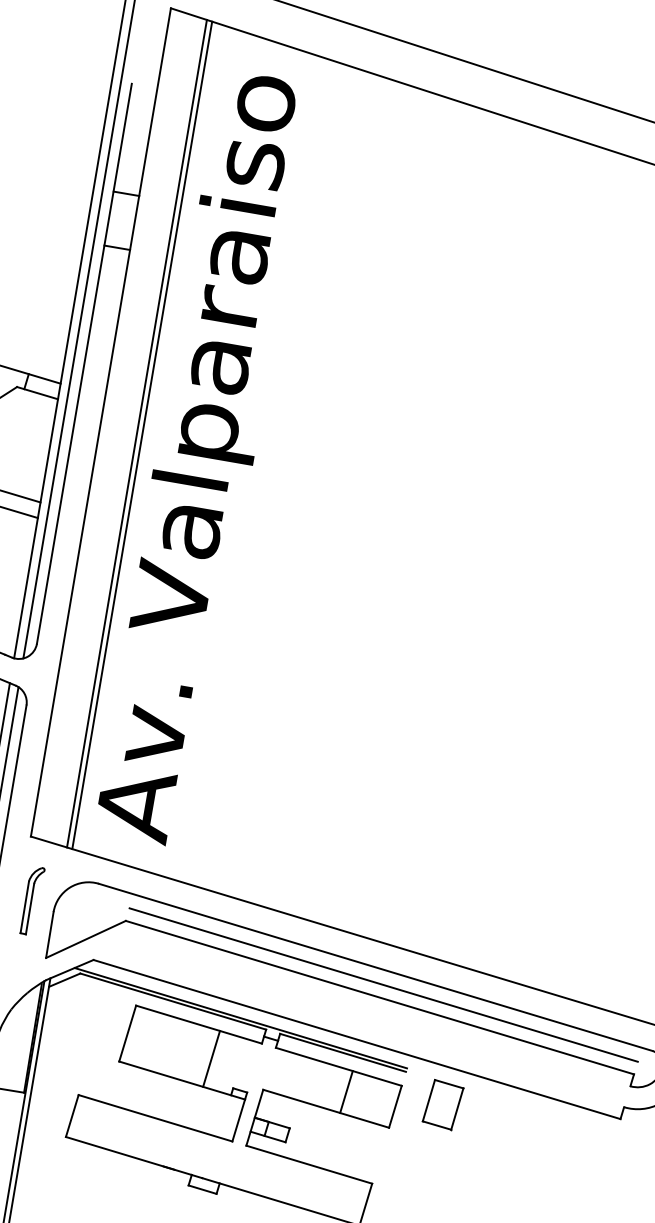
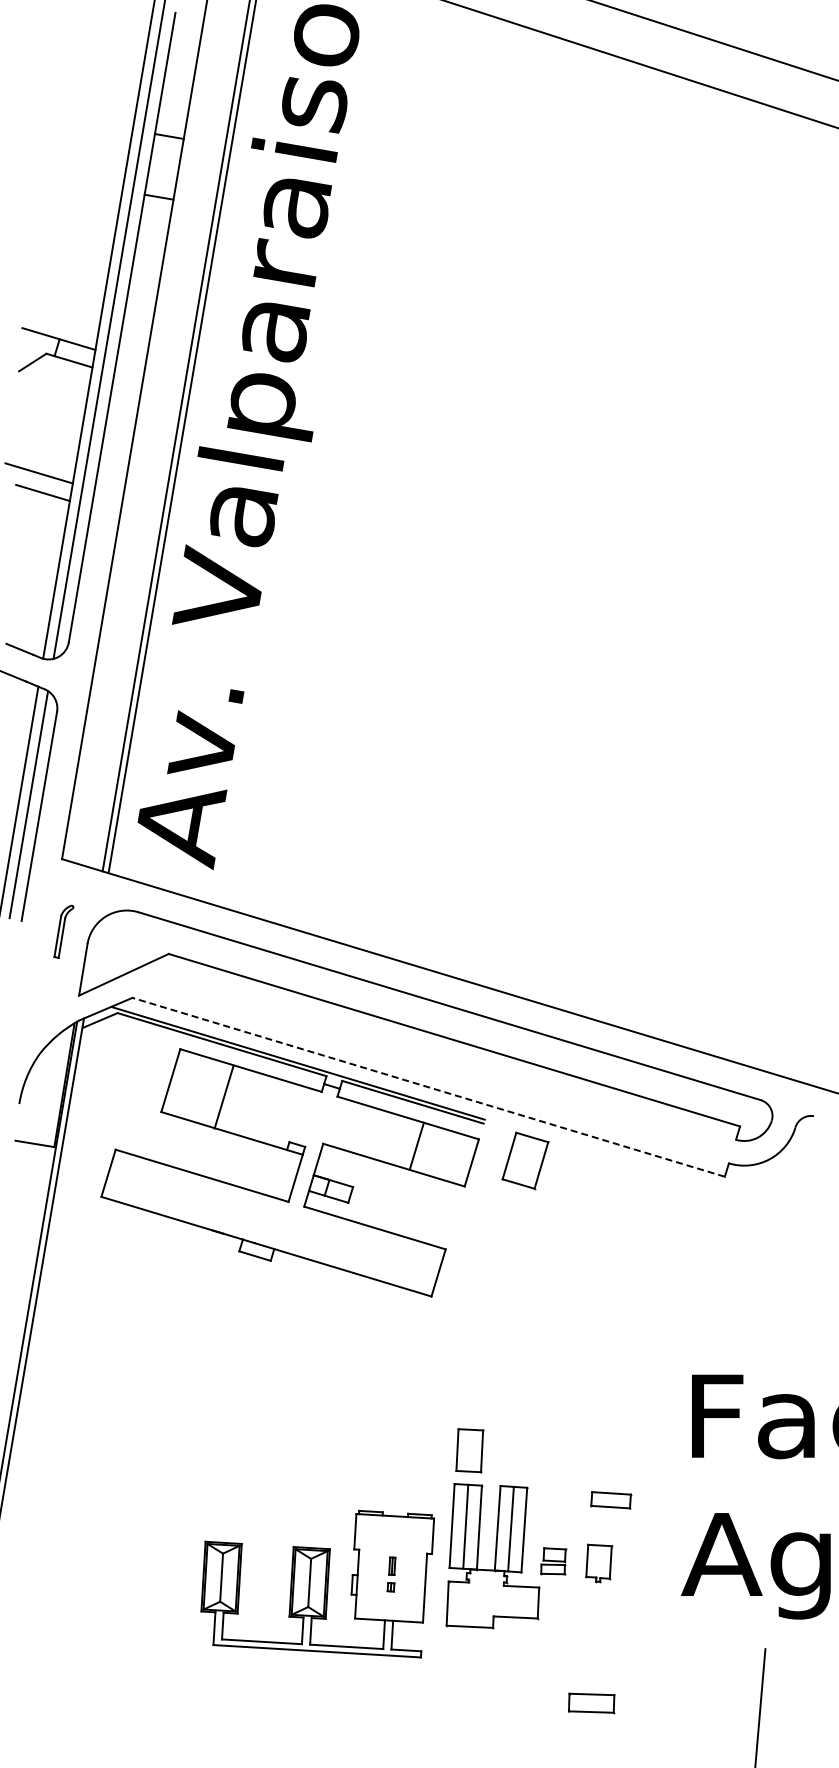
part: (32, 900) -> (63, 931), size x0.7
line: (383, 984) -> (458, 1025), removed
line: (356, 1039) -> (428, 1087), solid -> dashed
line: (211, 1058) -> (223, 1096), moved

